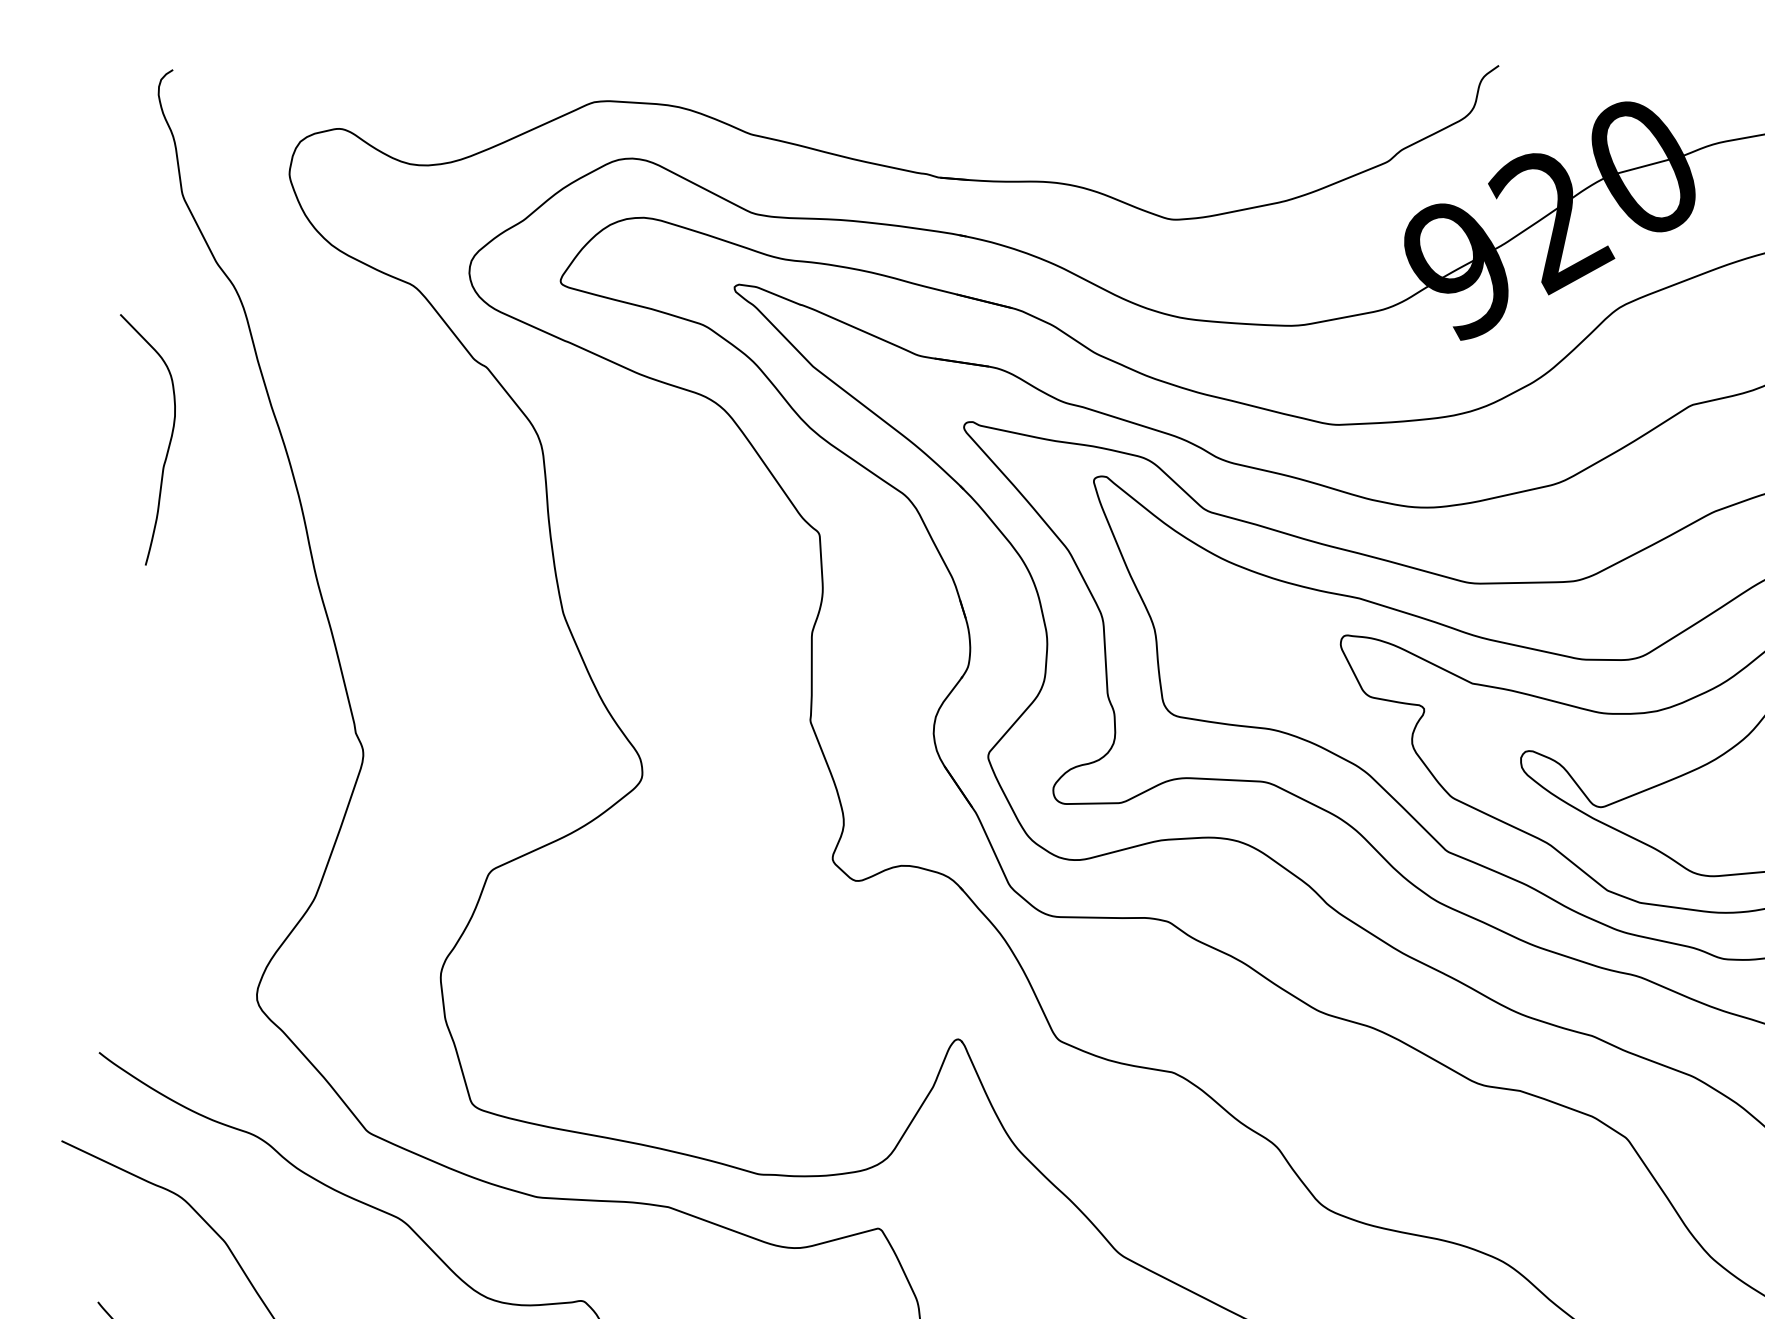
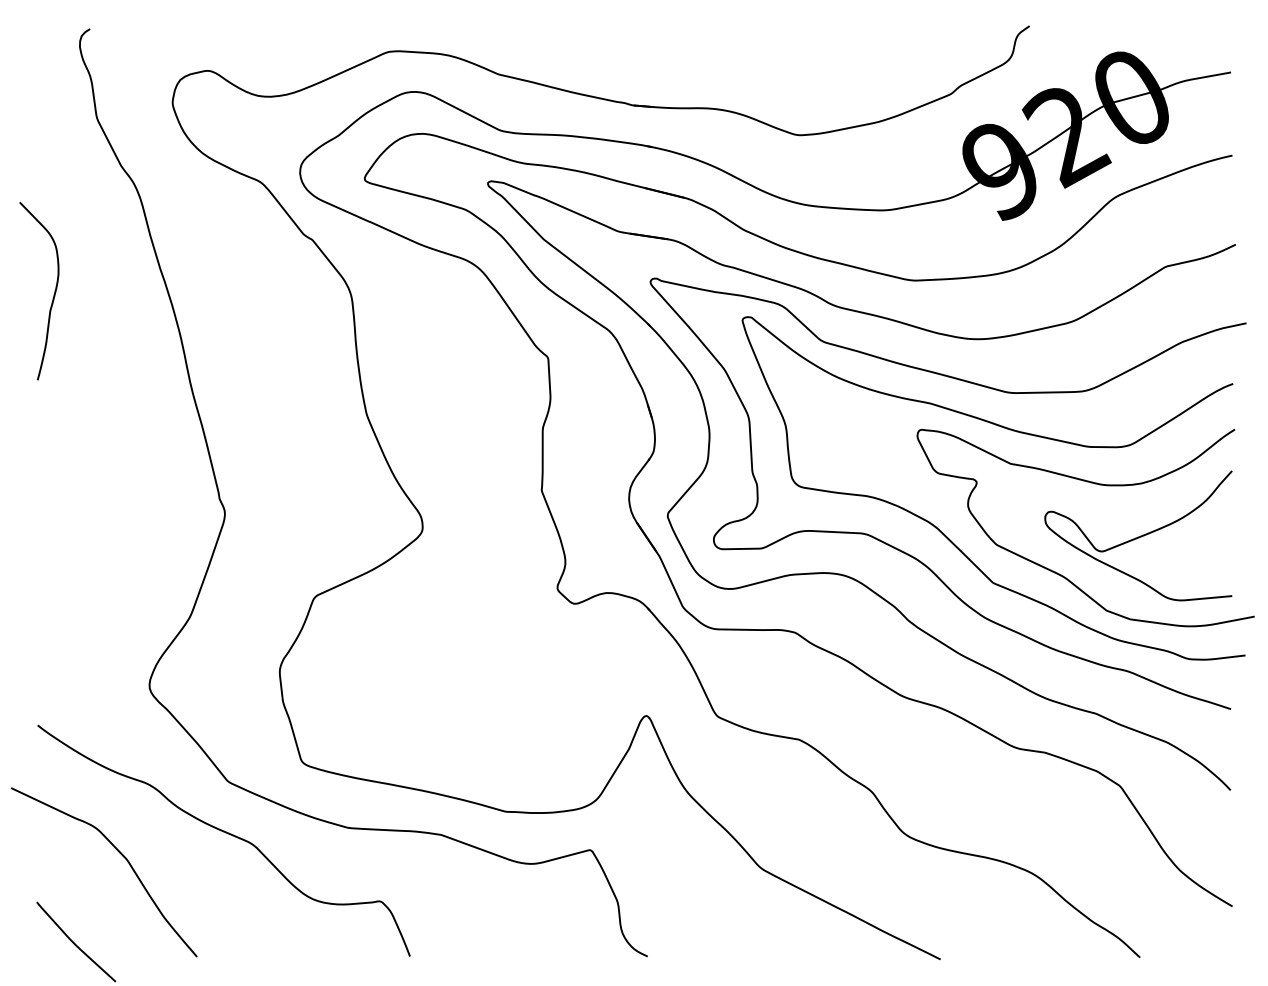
curve: (167, 444) -> (53, 294), moved

